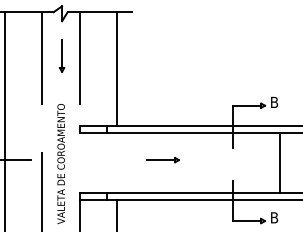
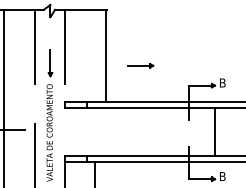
part: (62, 56) -> (50, 63), moved
line: (116, 68) -> (105, 55), moved
part: (163, 159) -> (140, 65), moved
line: (280, 162) -> (214, 131), moved

